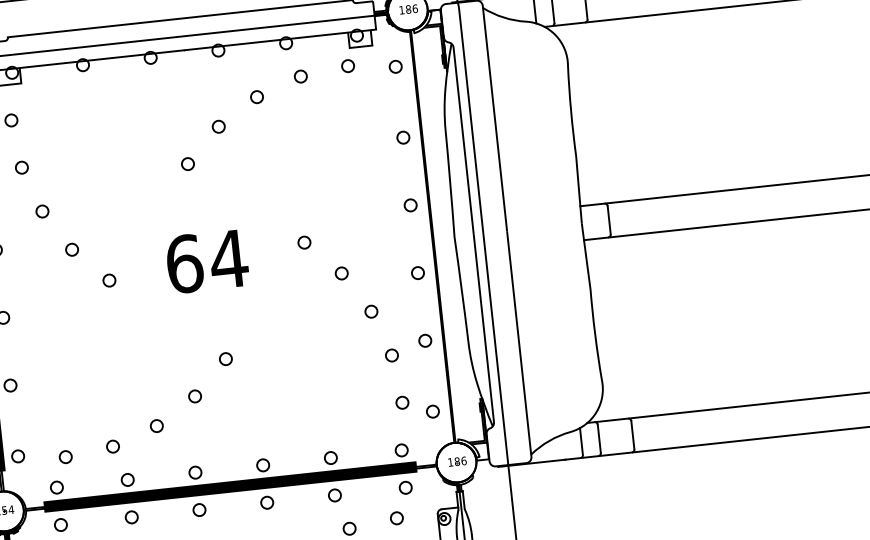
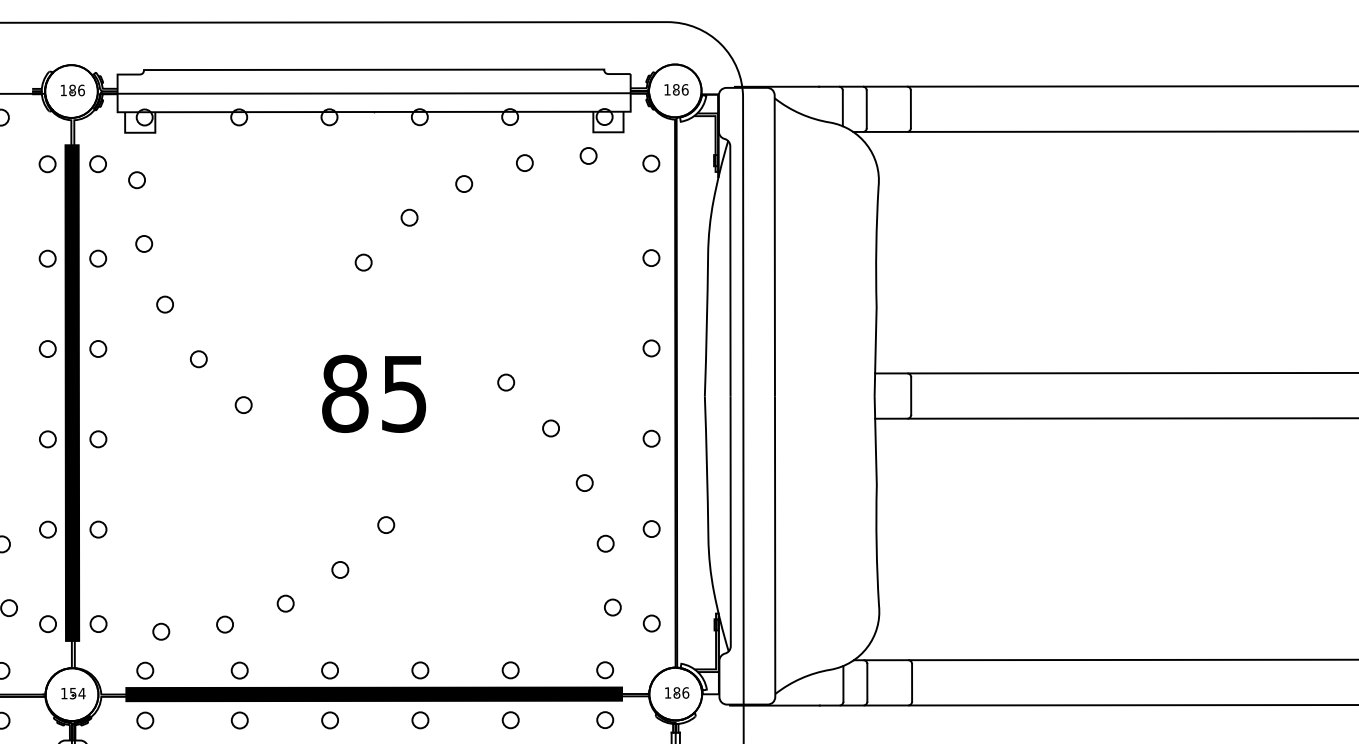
text: (207, 261) -> (375, 393), 64 -> 85

